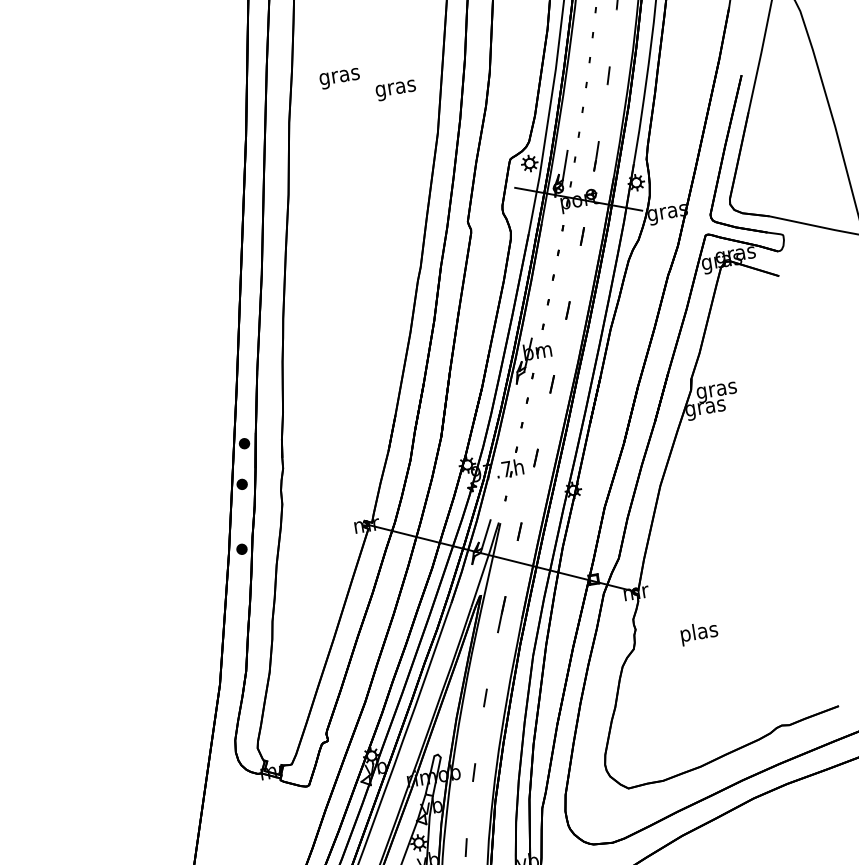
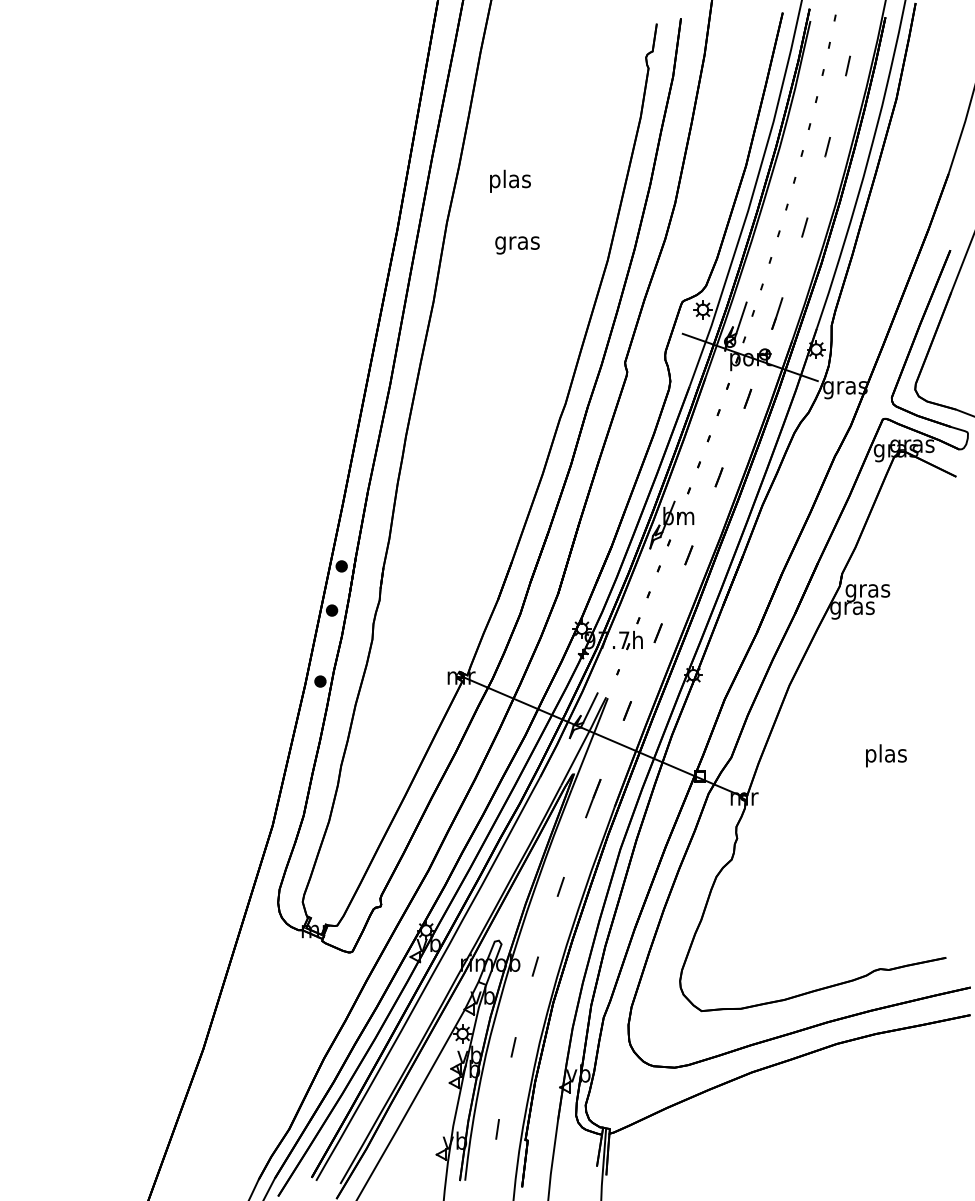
text: (338, 75) -> (509, 180), gras -> plas
text: (396, 90) -> (517, 245), moved
text: (699, 633) -> (886, 755), moved

